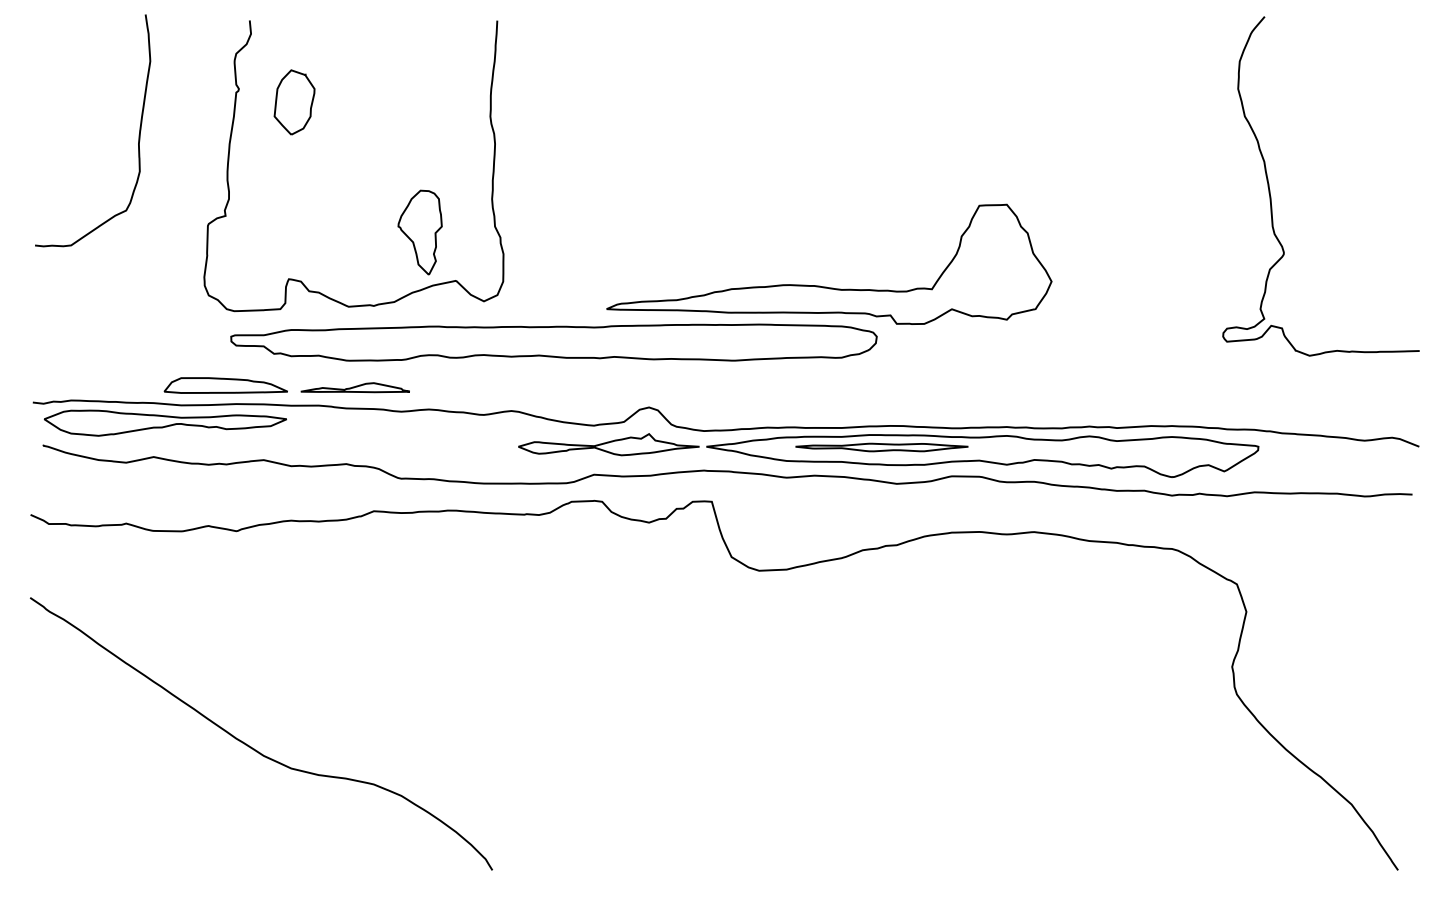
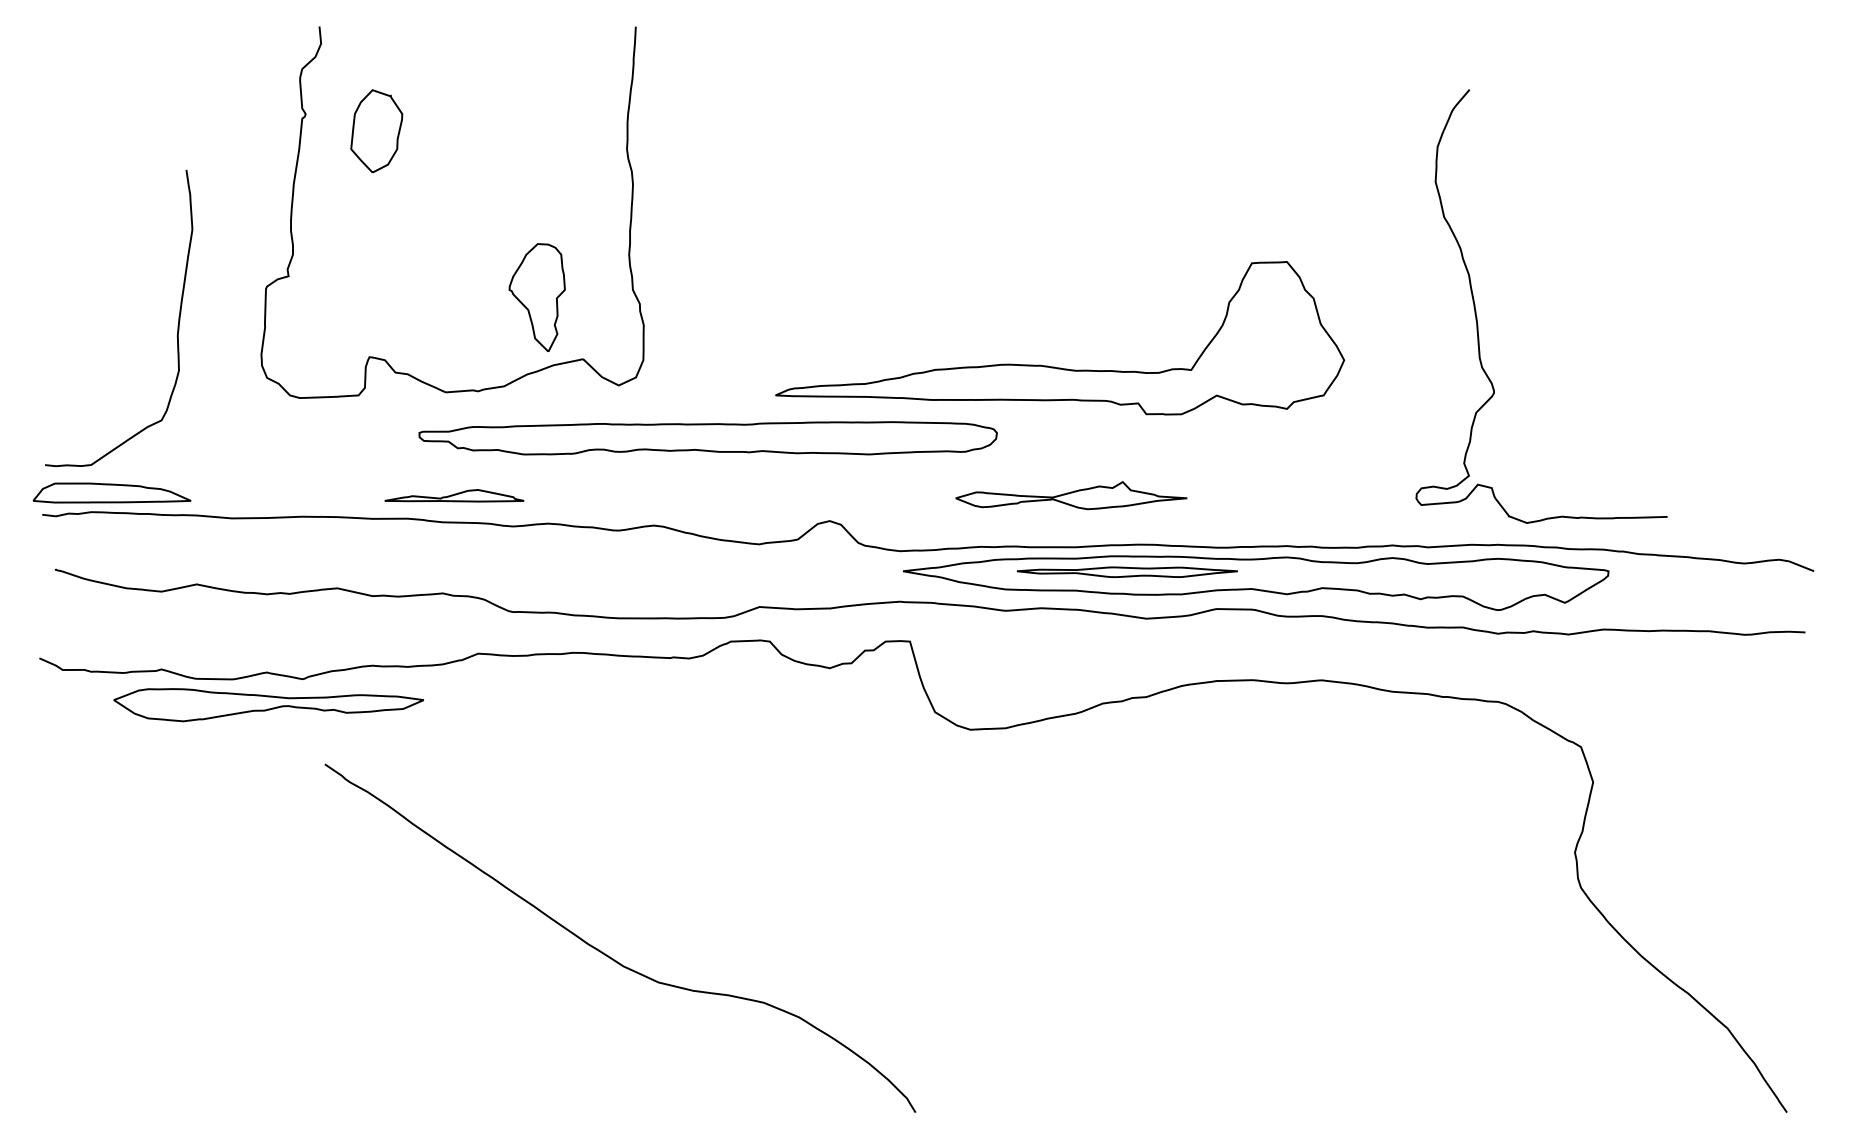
curve: (138, 136) -> (177, 325), moved
curve: (1270, 194) -> (1477, 317), moved
part: (553, 342) -> (707, 438), size x0.7
part: (225, 385) -> (111, 492), moved
part: (165, 423) -> (268, 705), moved
part: (608, 444) -> (1071, 495), moved
curve: (251, 746) -> (607, 954), moved

